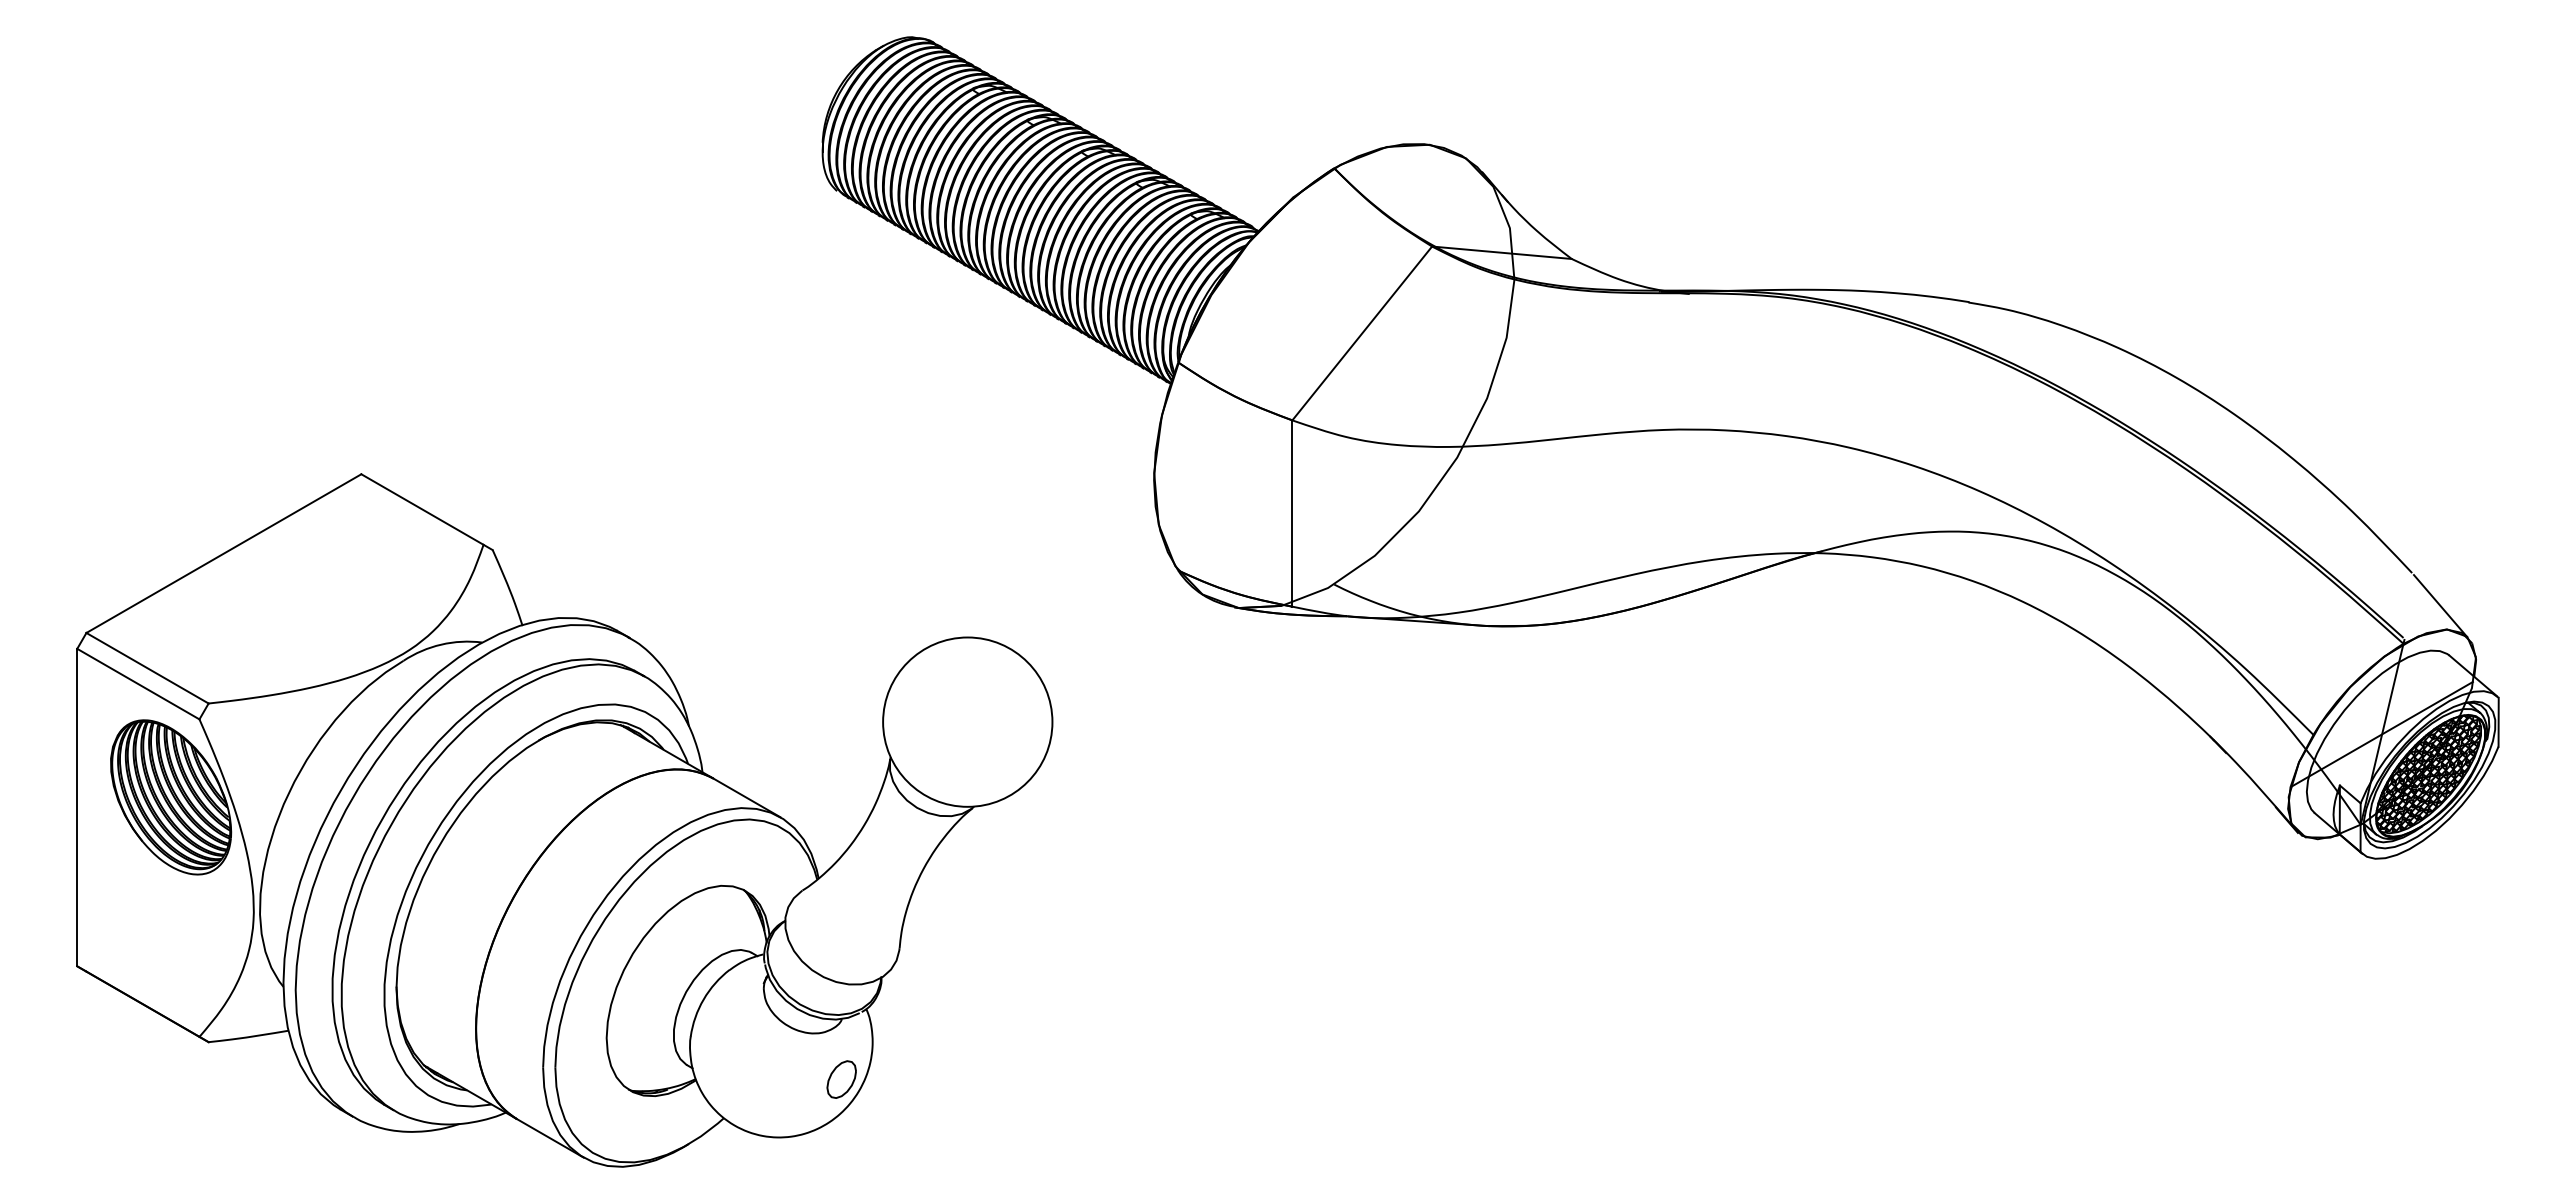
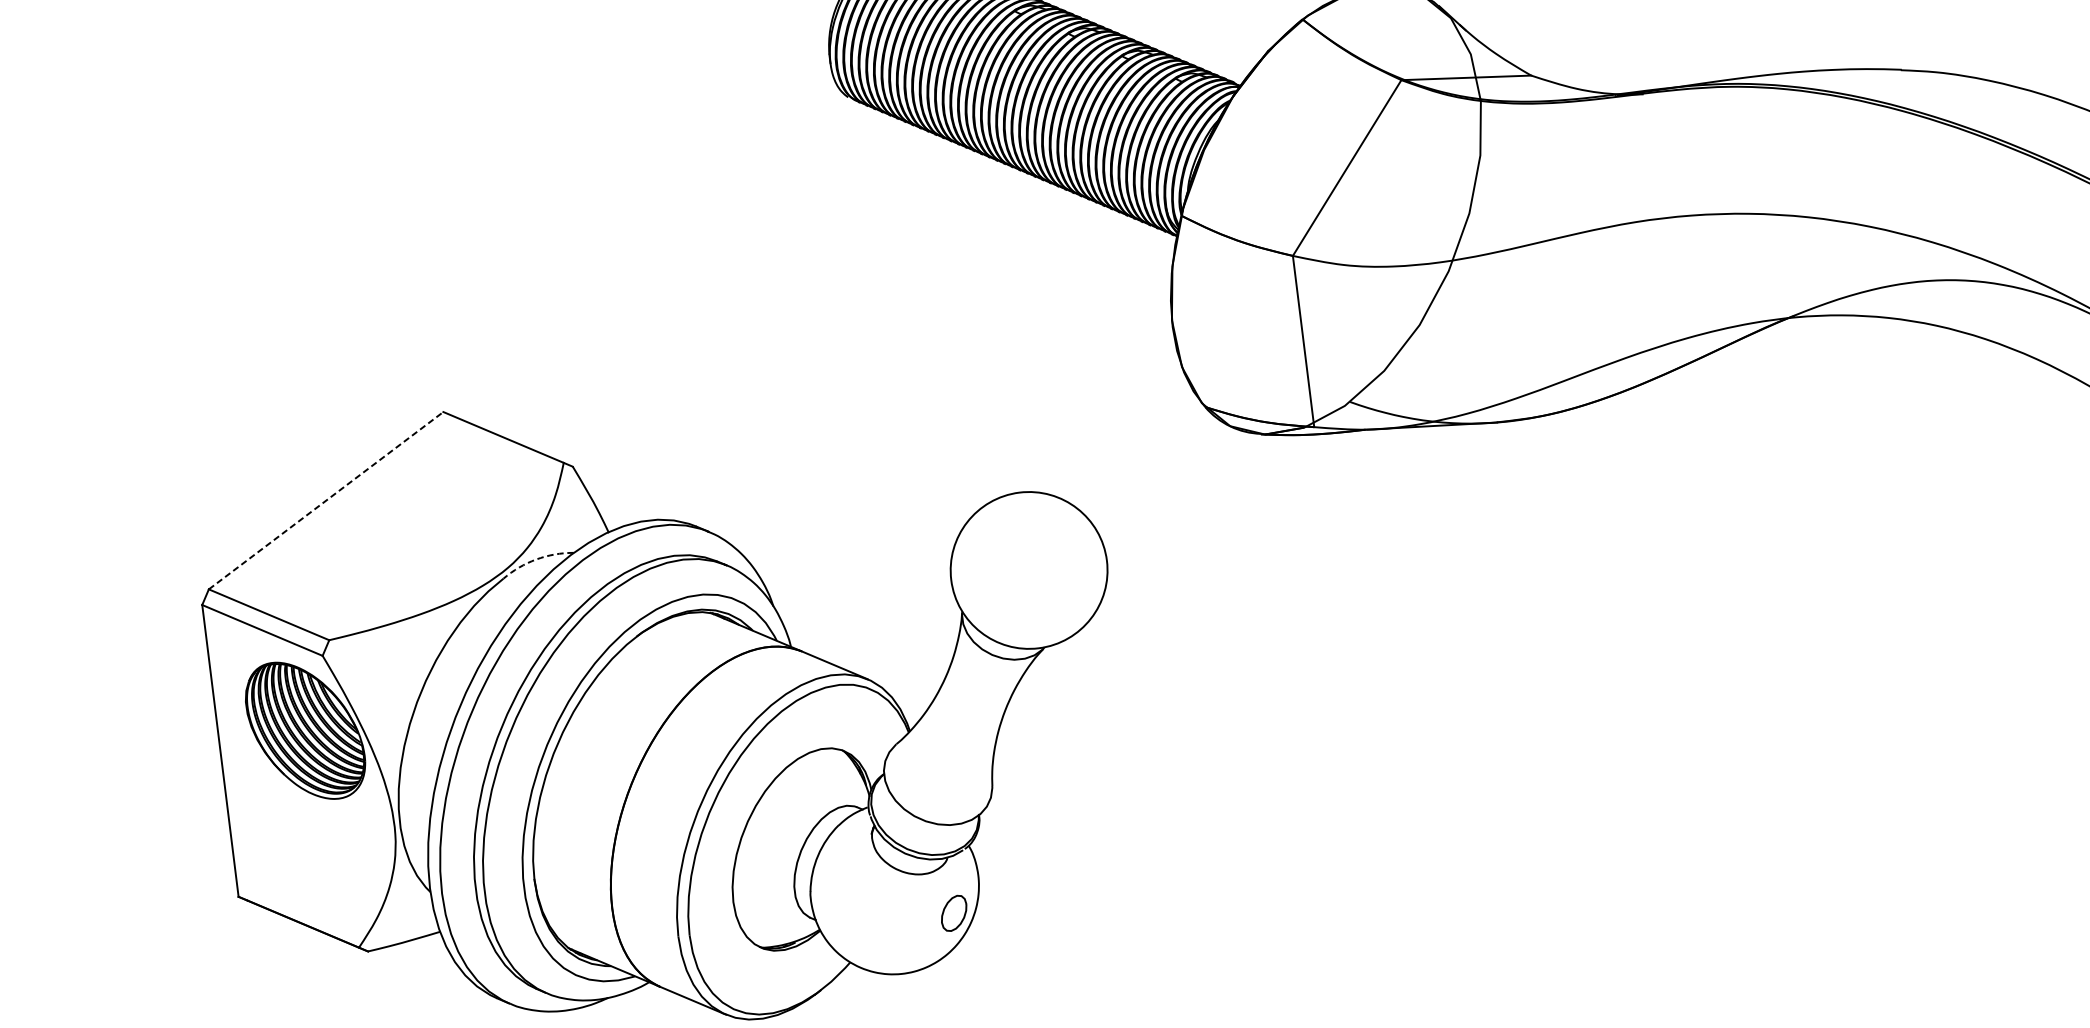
line: (223, 553) -> (325, 500), solid -> dashed
arc: (441, 644) -> (536, 559), solid -> dashed

